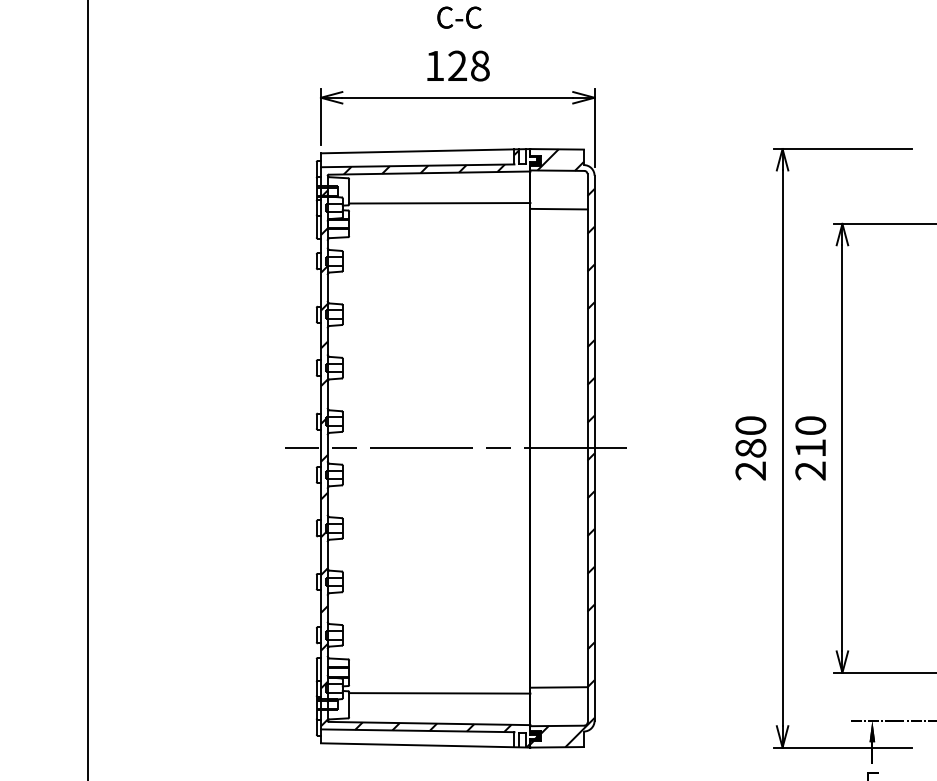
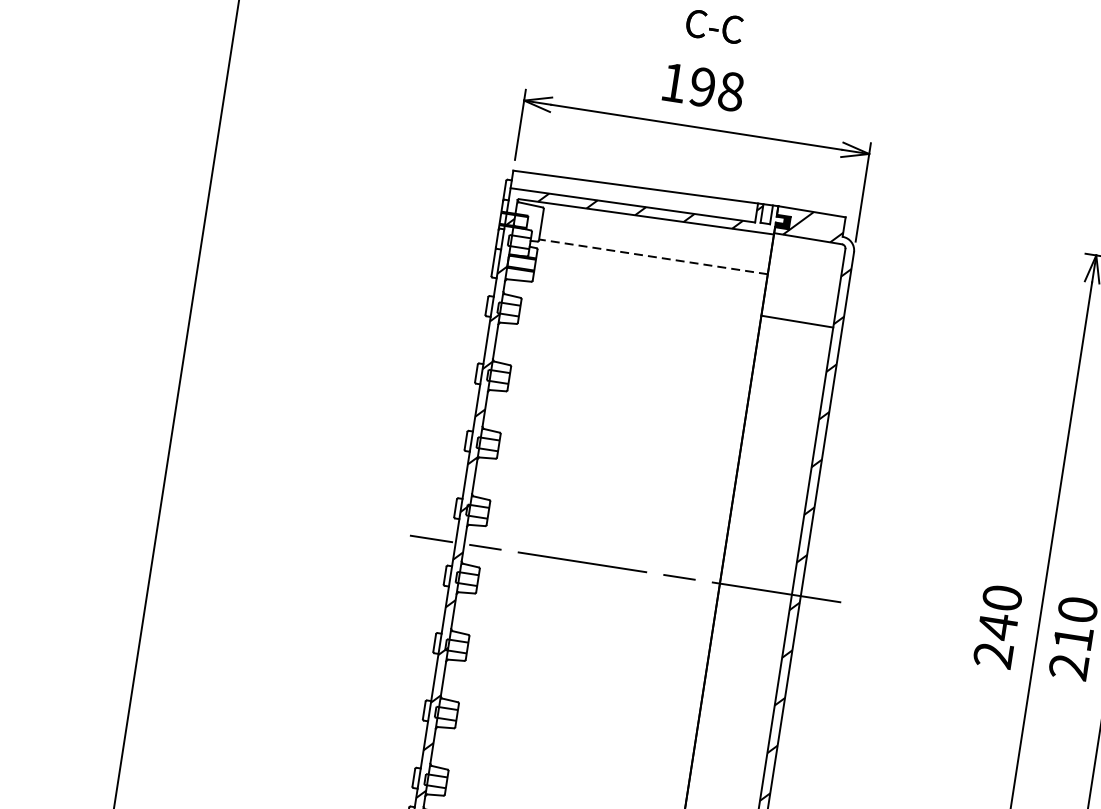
text: (457, 66) -> (702, 87), 128 -> 198
line: (439, 203) -> (652, 257), solid -> dashed
line: (558, 208) -> (796, 320), moved
text: (750, 448) -> (997, 626), 280 -> 240

